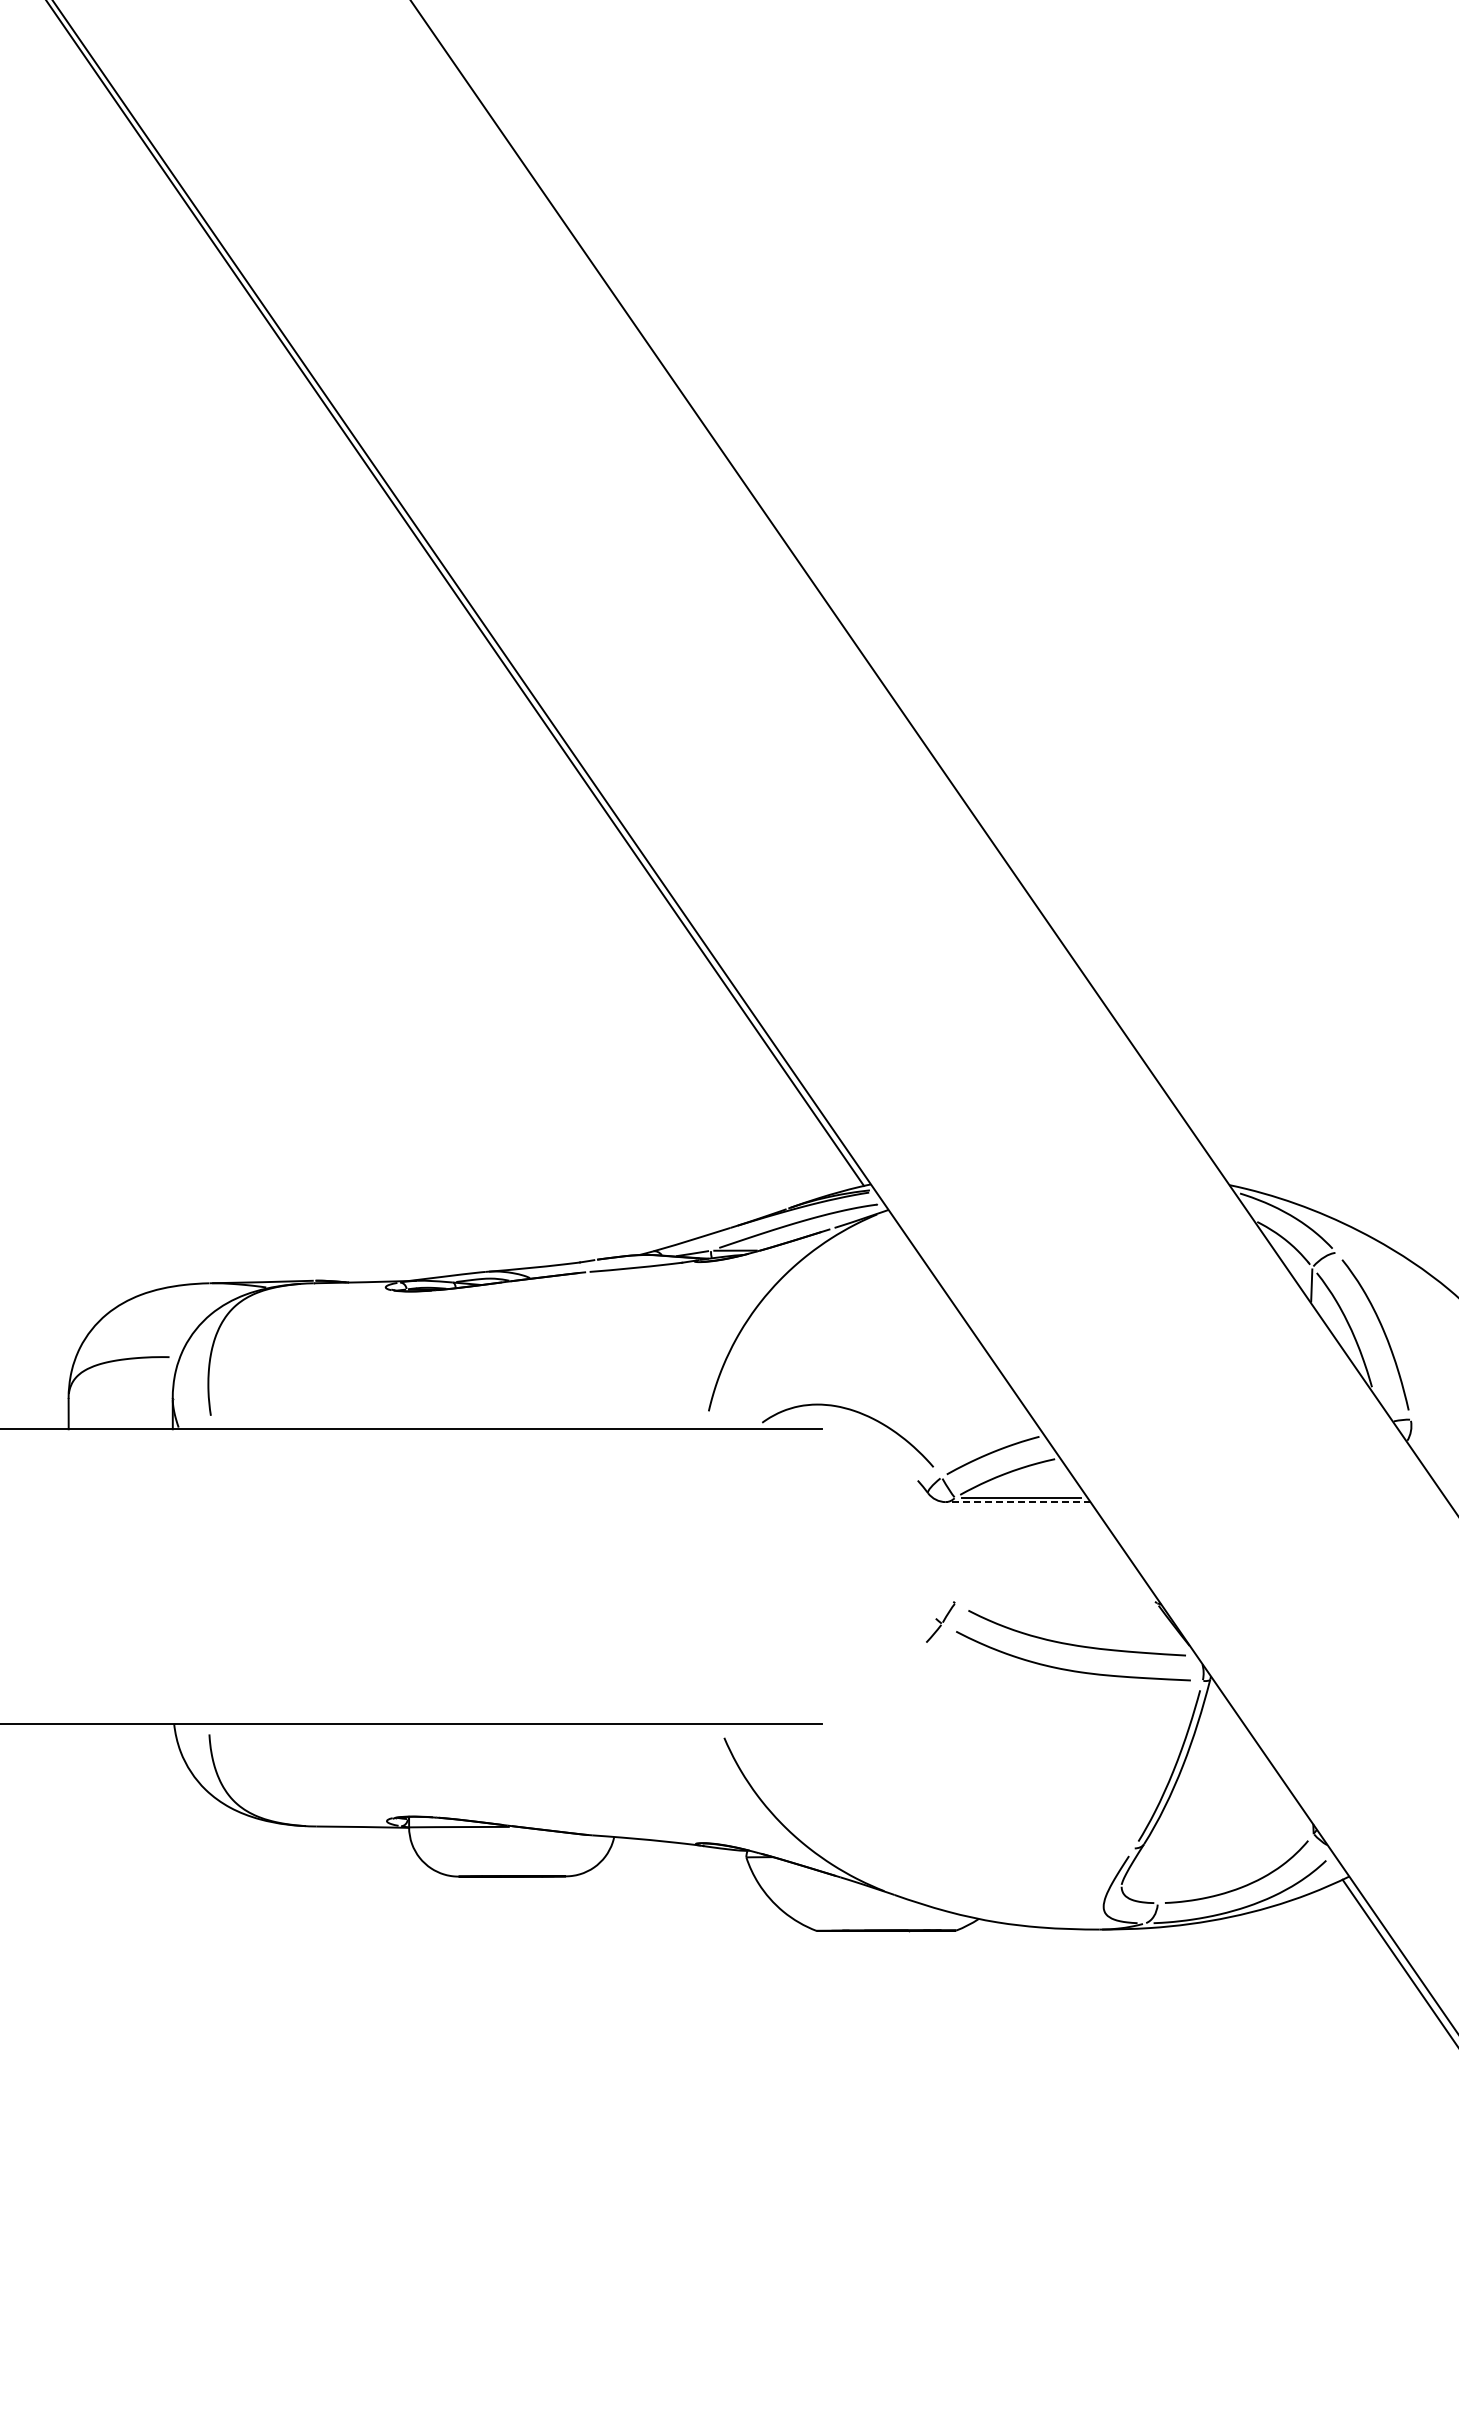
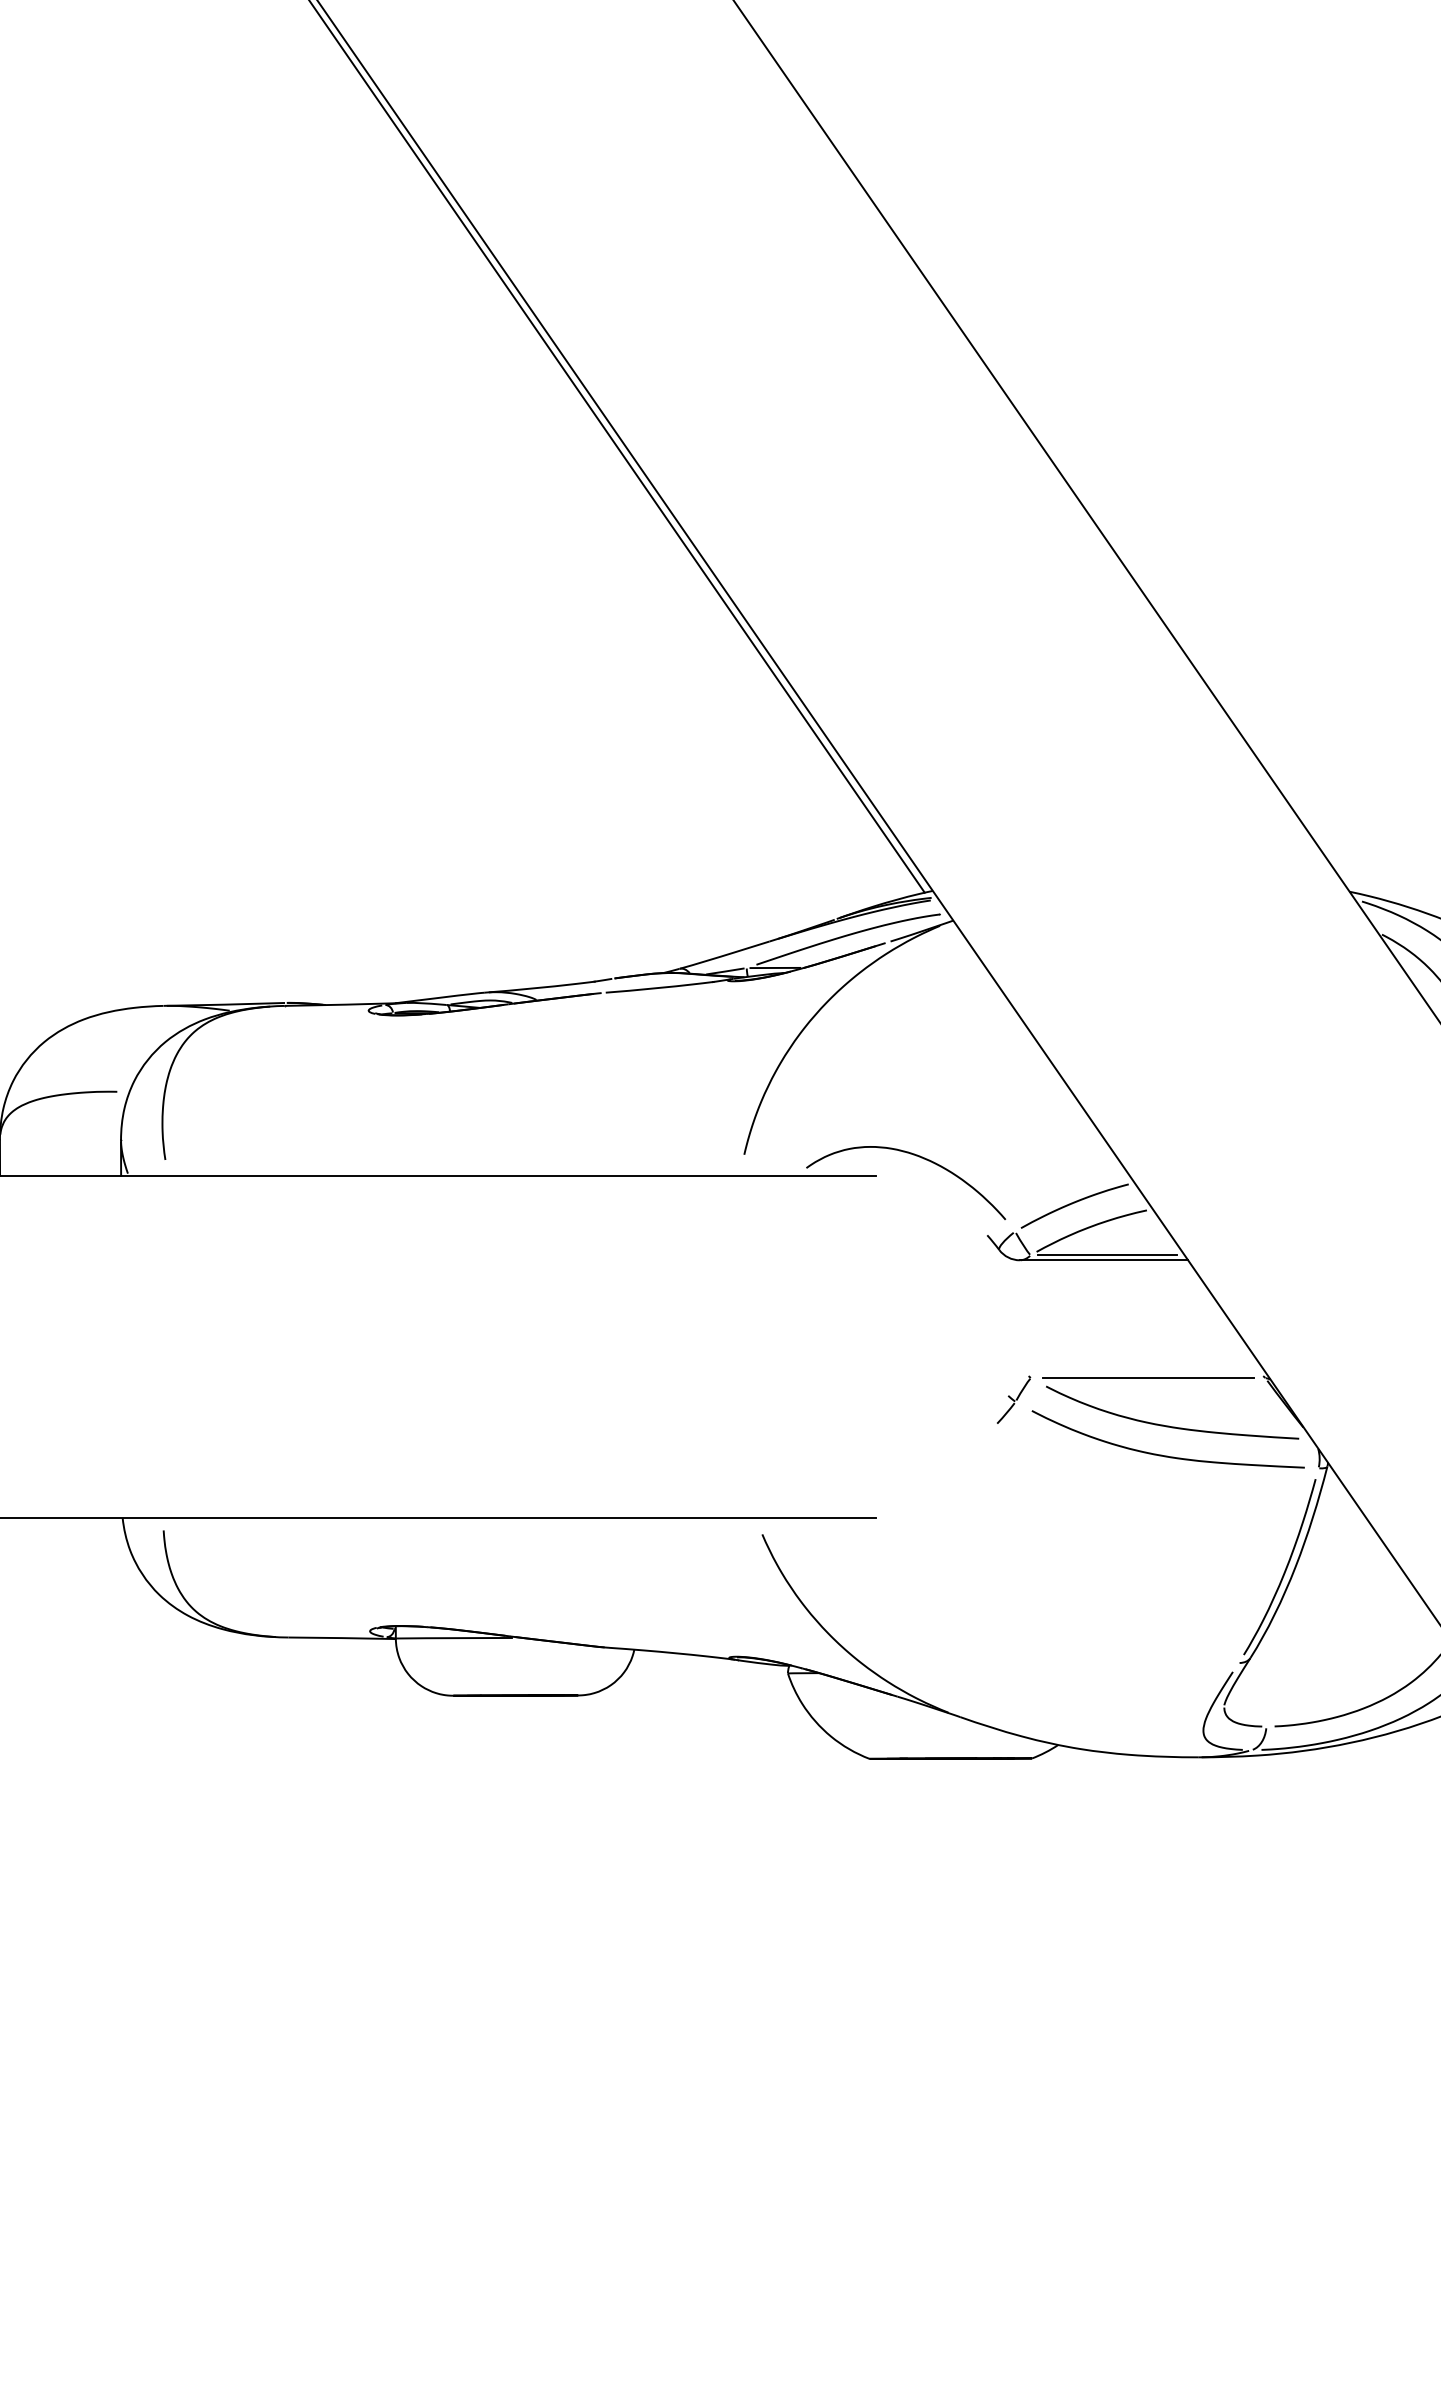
line: (1017, 1502) -> (1103, 1260), dashed -> solid
line: (1055, 1603) -> (1147, 1378), added

